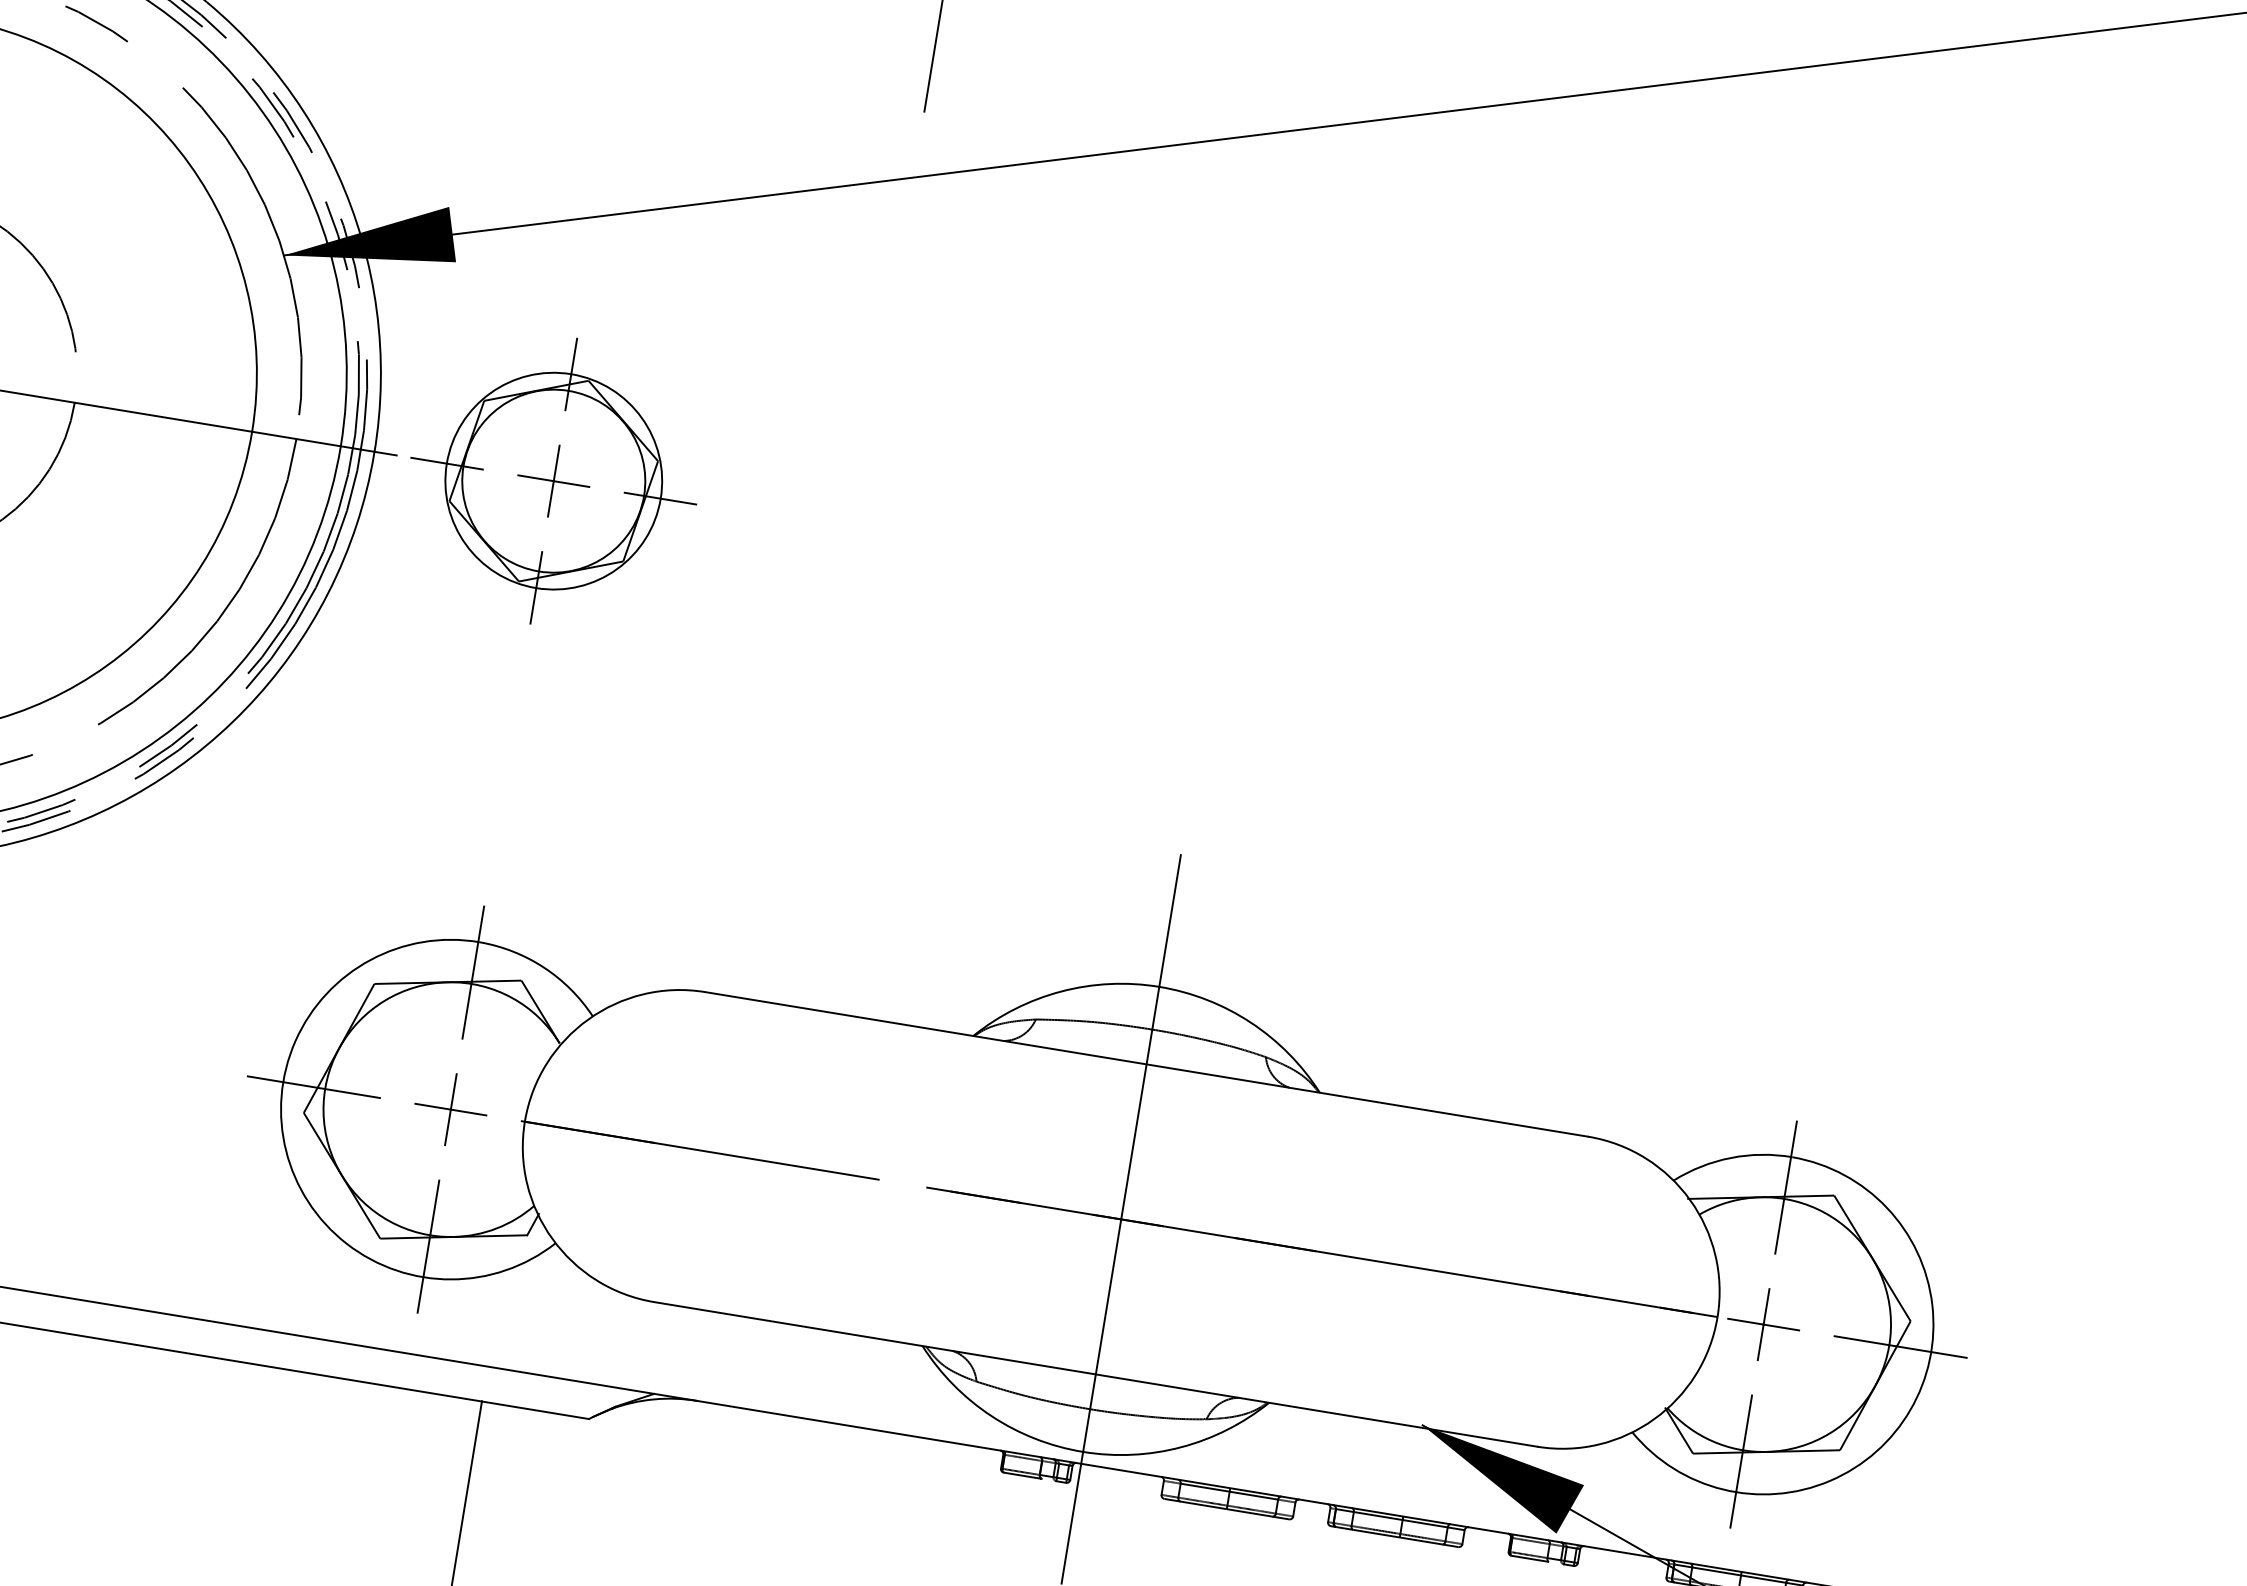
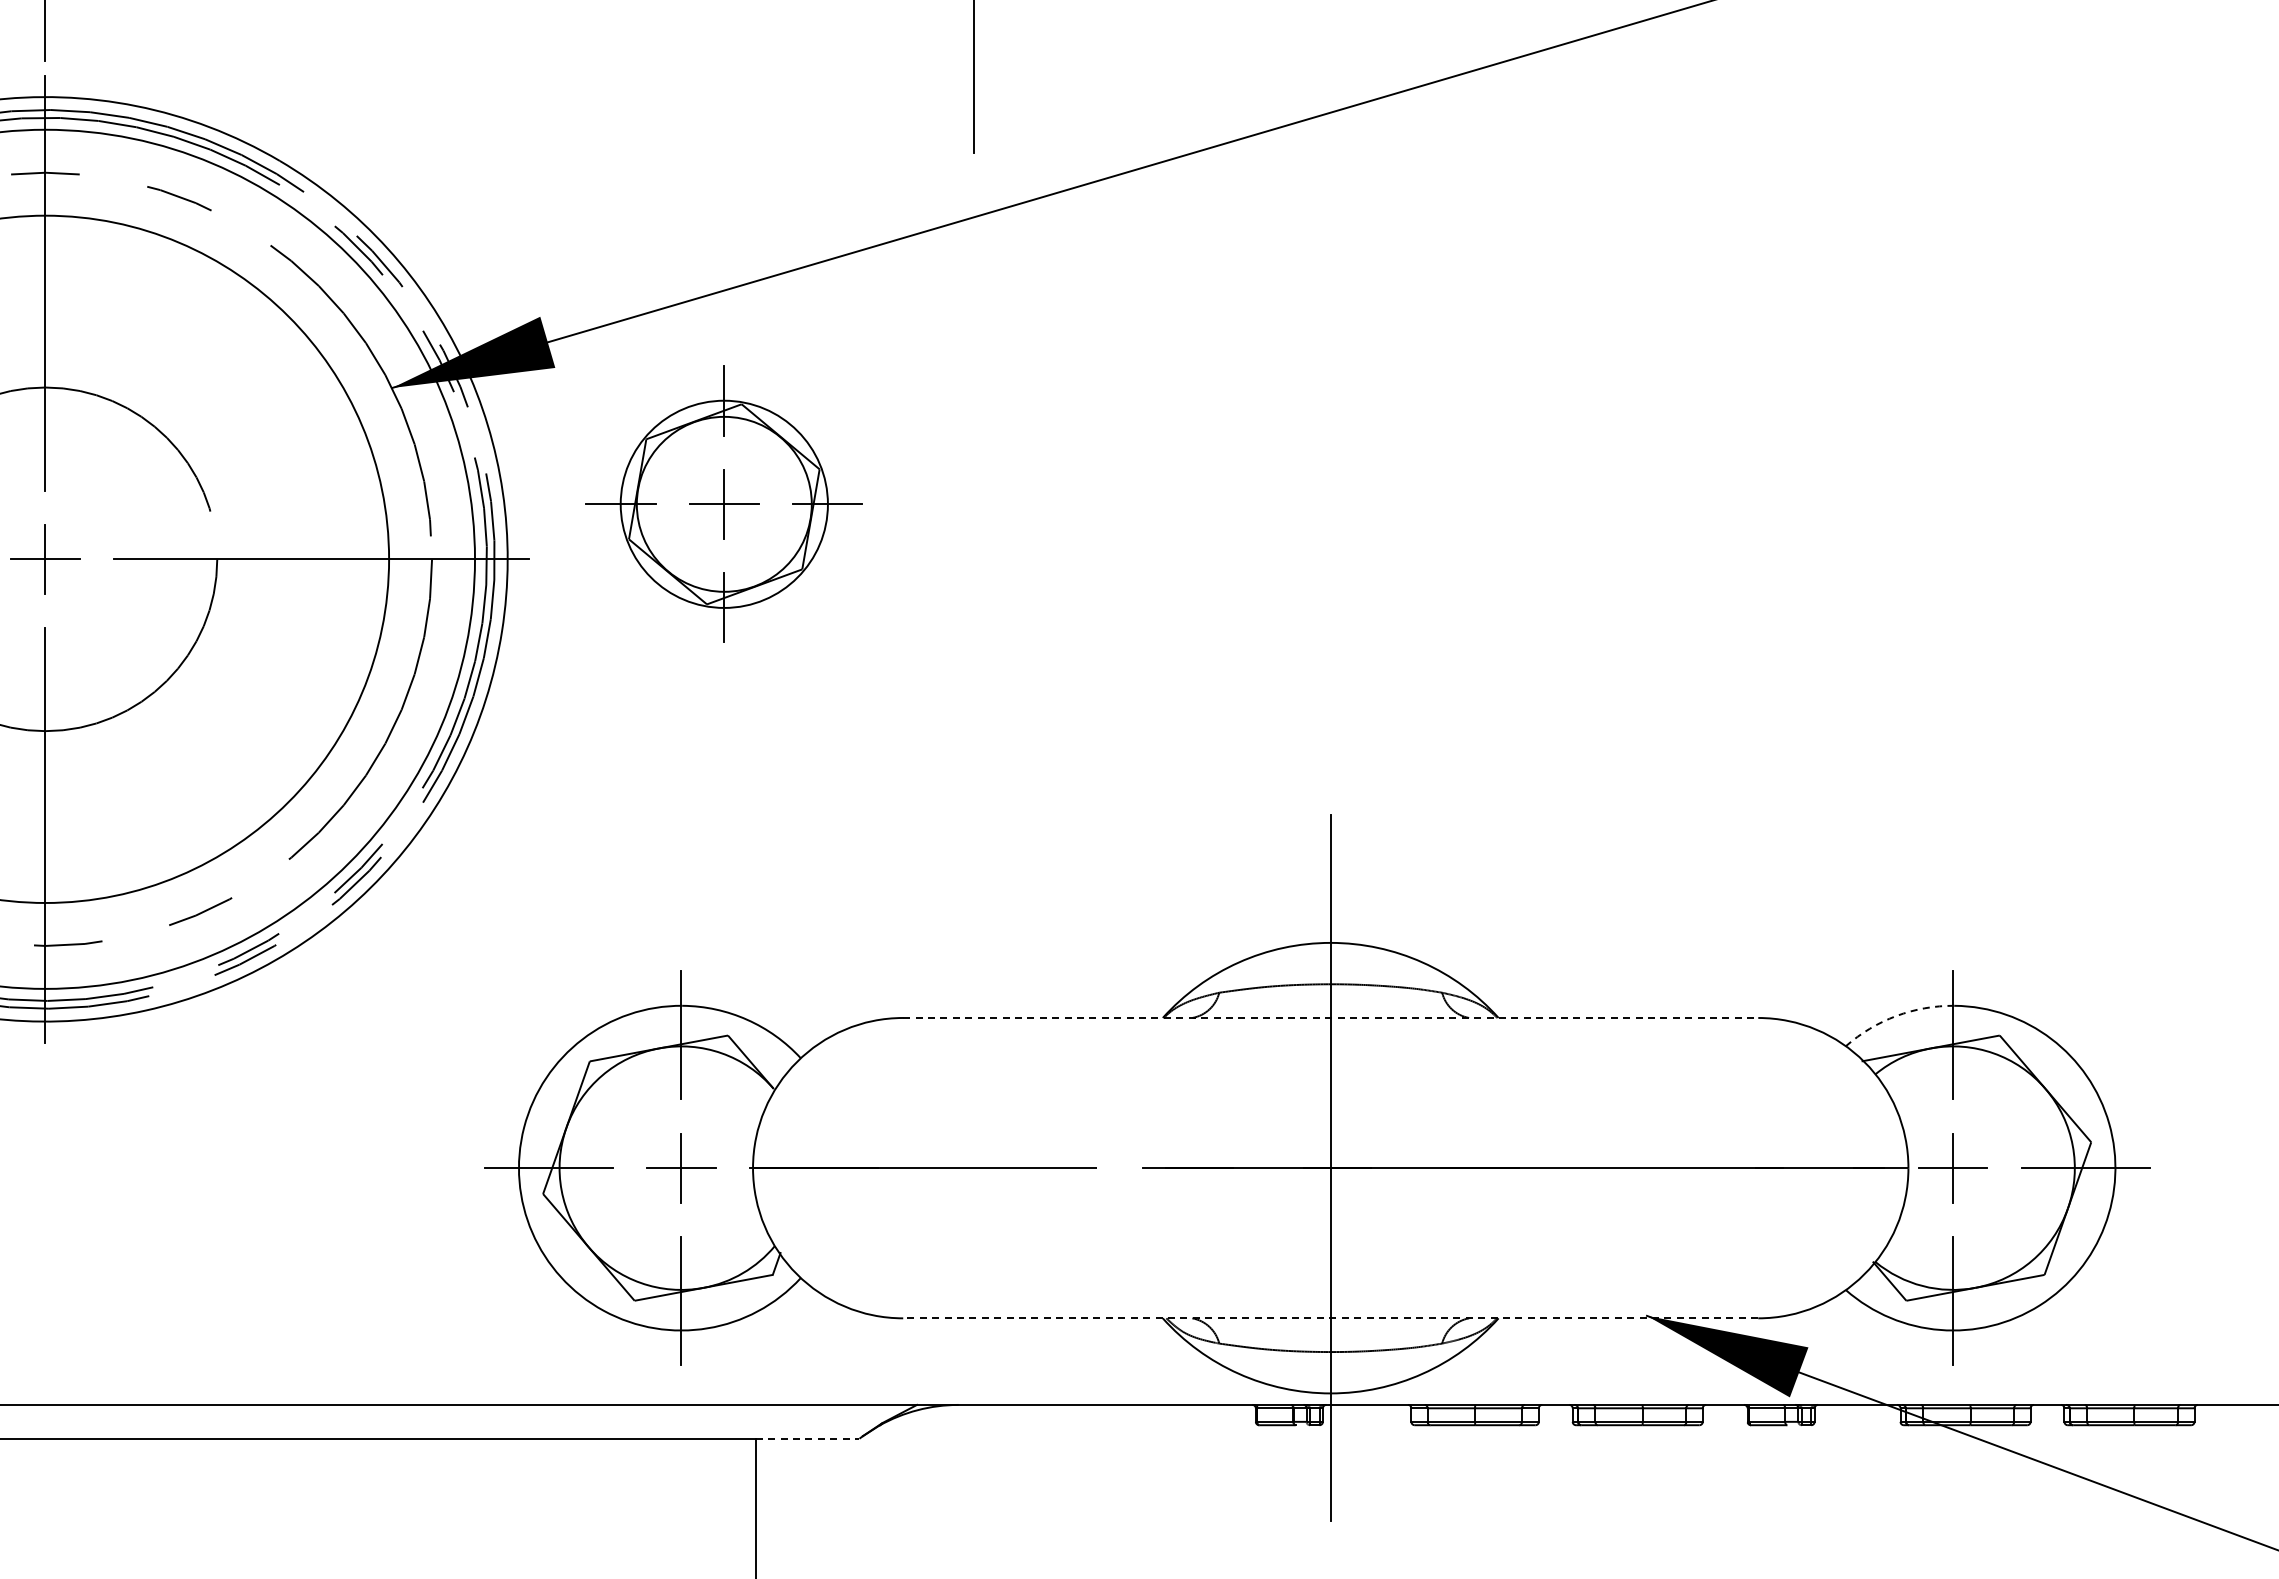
part: (553, 480) -> (723, 503), moved
line: (1146, 1063) -> (1330, 1017), solid -> dashed
arc: (1730, 1158) -> (1896, 1016), solid -> dashed
line: (1095, 1374) -> (1330, 1318), solid -> dashed
line: (535, 1410) -> (807, 1438), solid -> dashed

